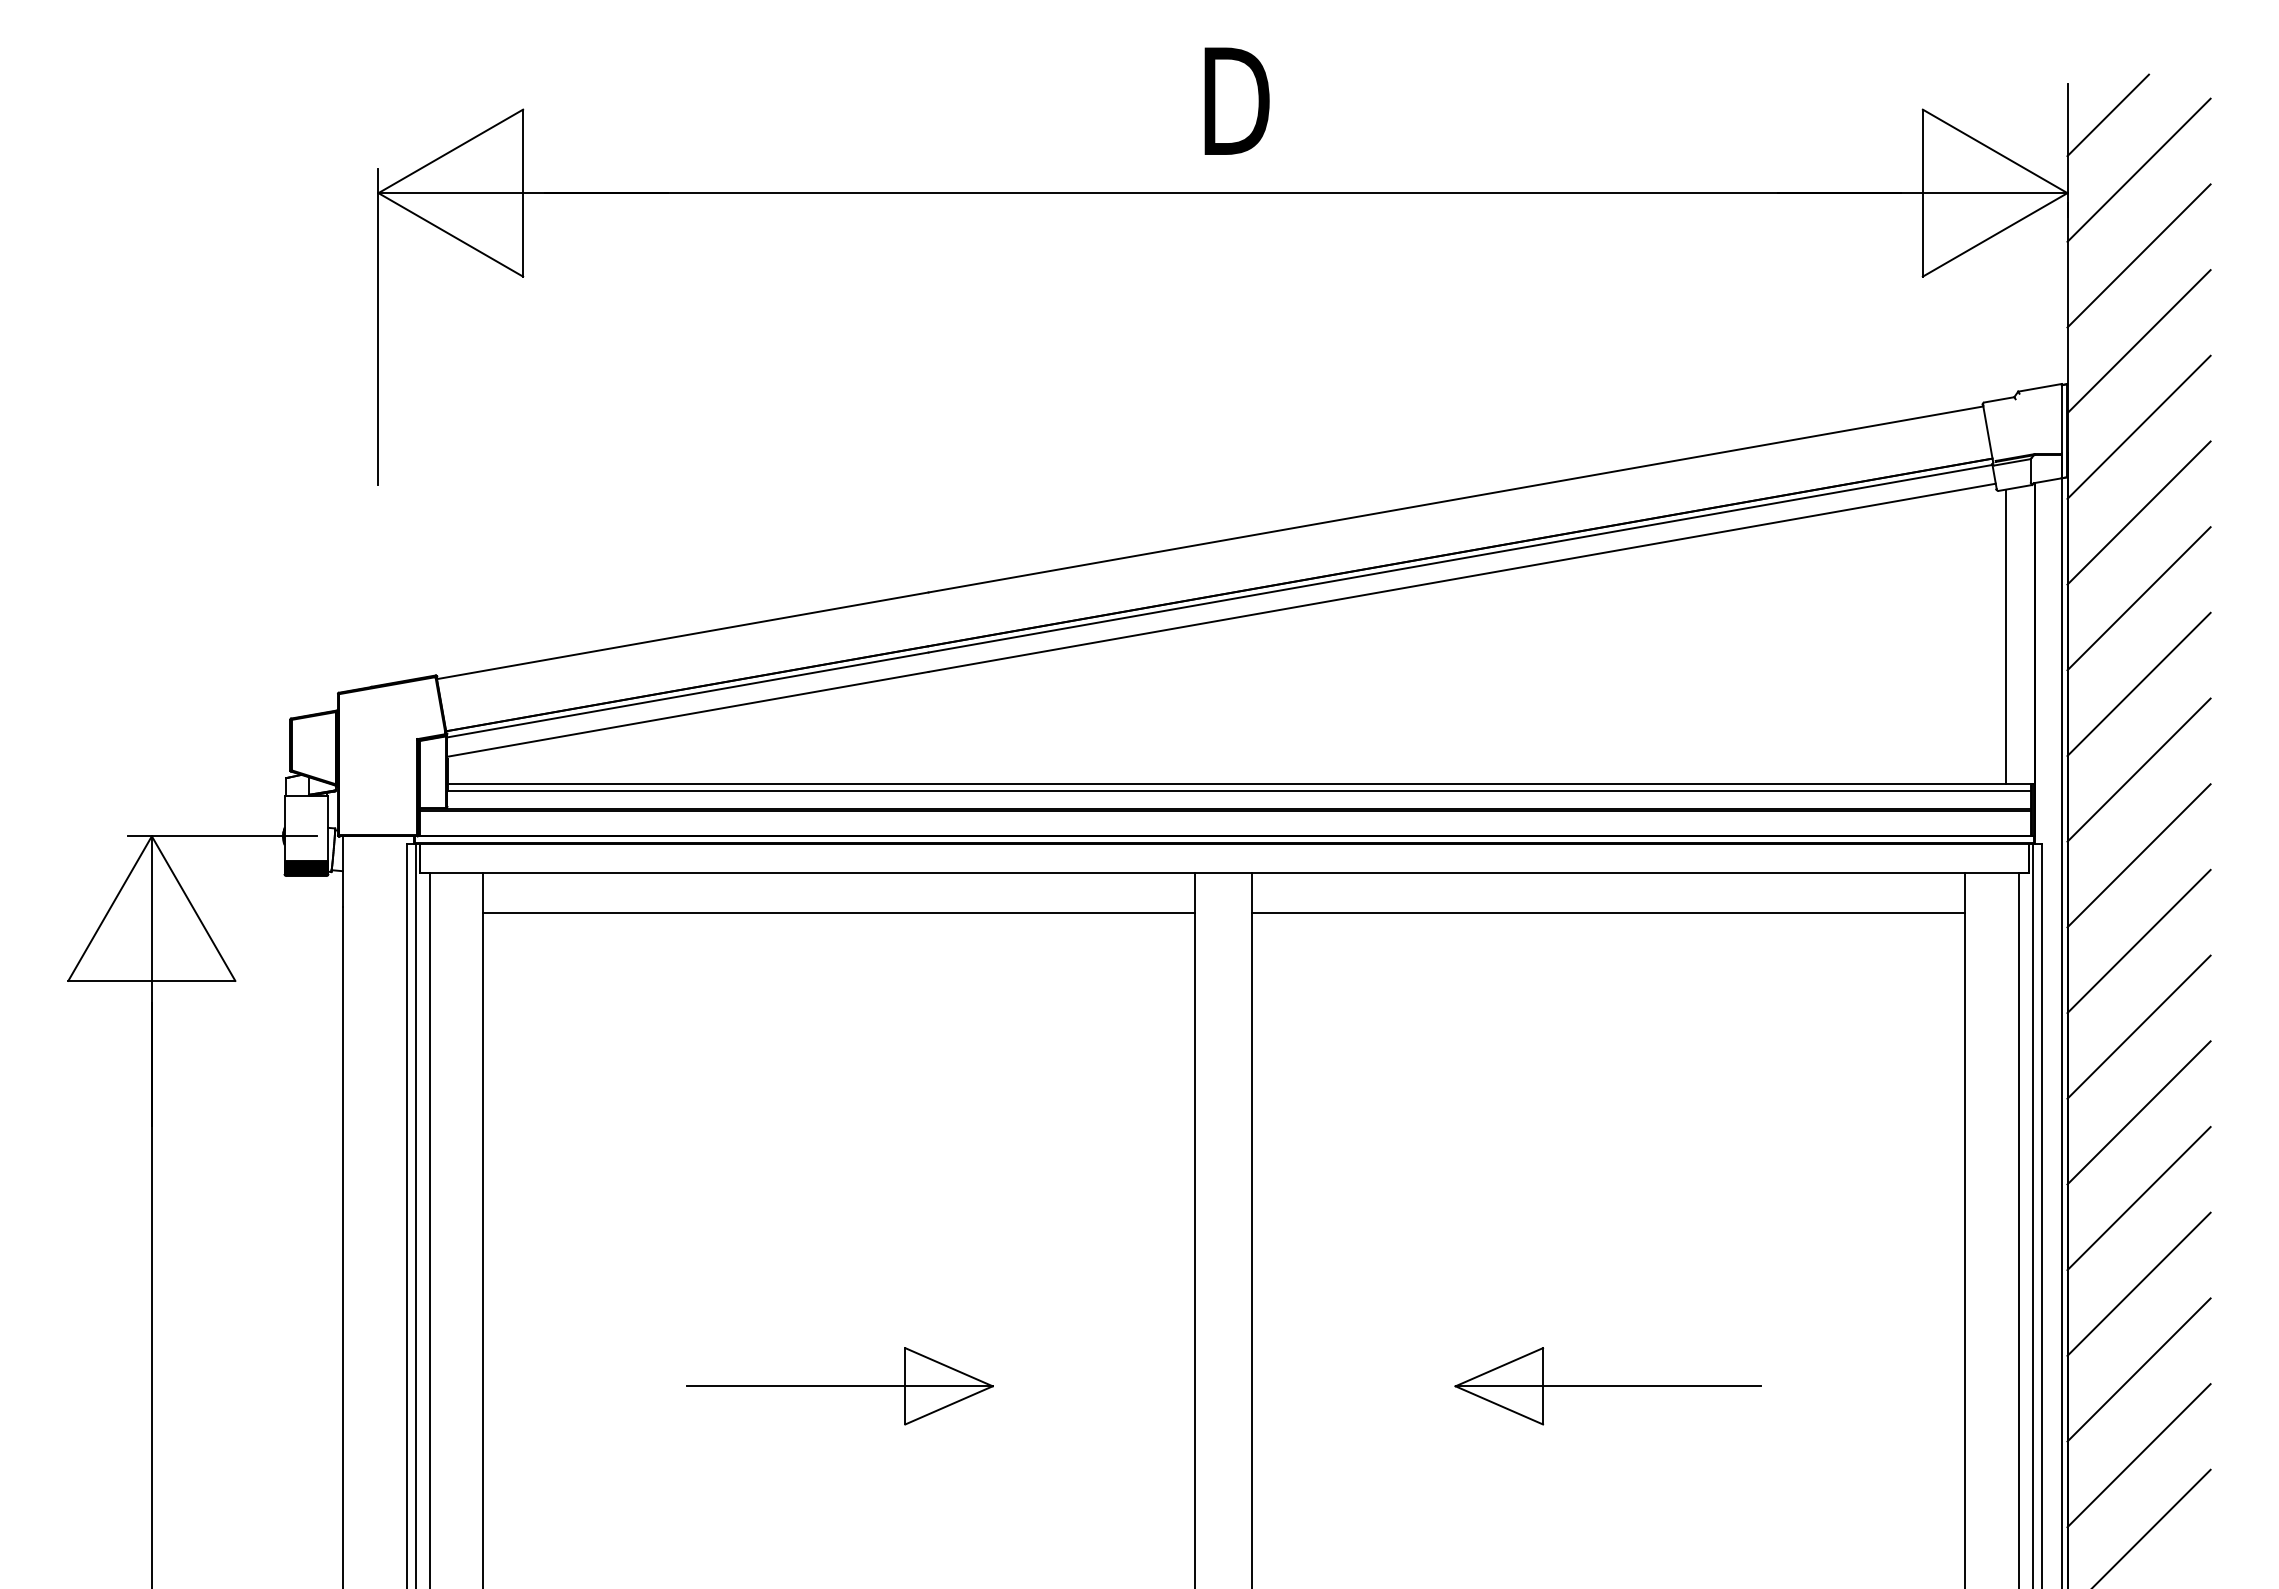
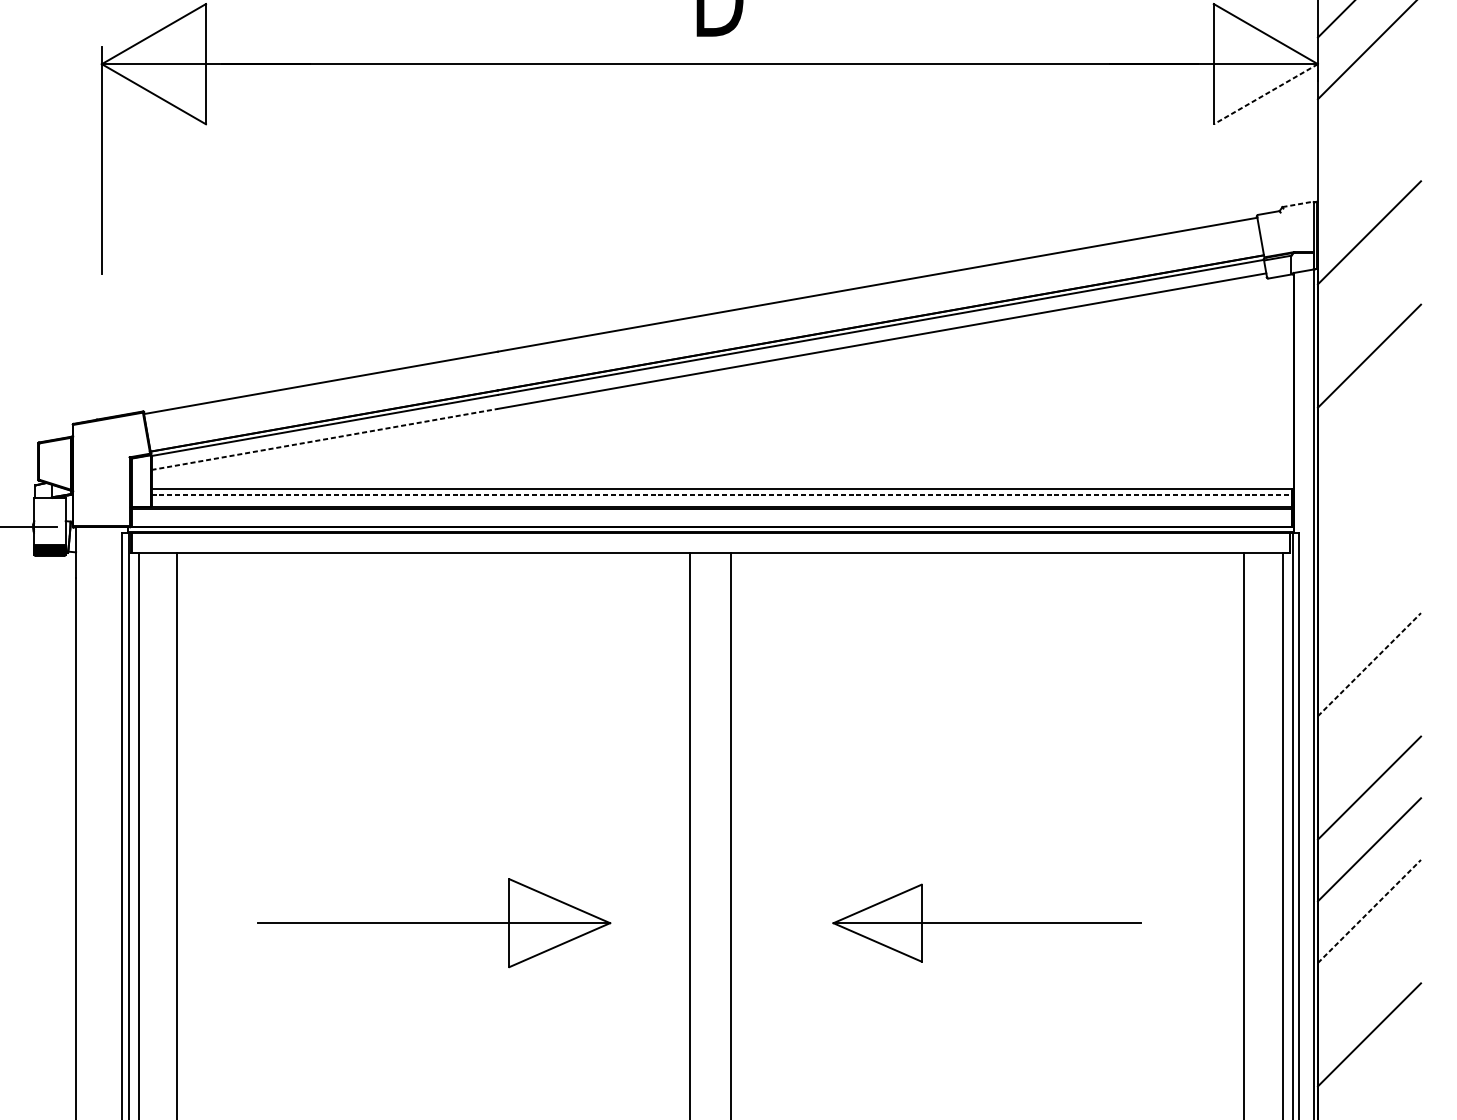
line: (1994, 235) -> (1265, 94), solid -> dashed
line: (2138, 255) -> (1369, 109), removed
line: (2138, 341) -> (1369, 170), removed
line: (2040, 387) -> (1298, 204), solid -> dashed
line: (2138, 512) -> (1369, 294), removed
line: (2005, 636) -> (1273, 383), removed
line: (2138, 684) -> (1369, 417), removed
line: (688, 714) -> (325, 439), solid -> dashed
line: (2138, 769) -> (1369, 479), removed
line: (1239, 791) -> (721, 494), solid -> dashed
line: (2138, 855) -> (1369, 541), removed
line: (838, 912) -> (433, 582), removed
line: (1608, 912) -> (987, 582), removed
line: (2138, 941) -> (1369, 602), removed
line: (2139, 1026) -> (1369, 664), solid -> dashed
line: (2138, 1112) -> (1369, 726), removed
line: (2139, 1369) -> (1369, 911), solid -> dashed
part: (839, 1386) -> (433, 923), size x1.6
part: (1607, 1386) -> (986, 923), size x1.4
line: (2138, 1455) -> (1369, 973), removed

